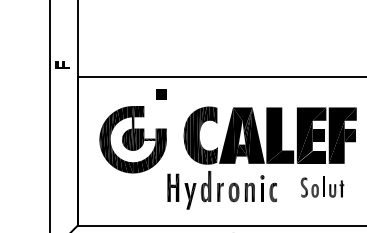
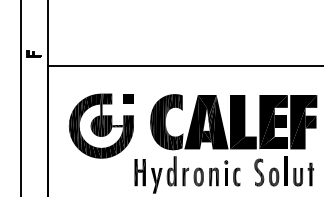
part: (161, 94) -> (128, 98), moved
part: (322, 186) -> (284, 171), size x1.43

